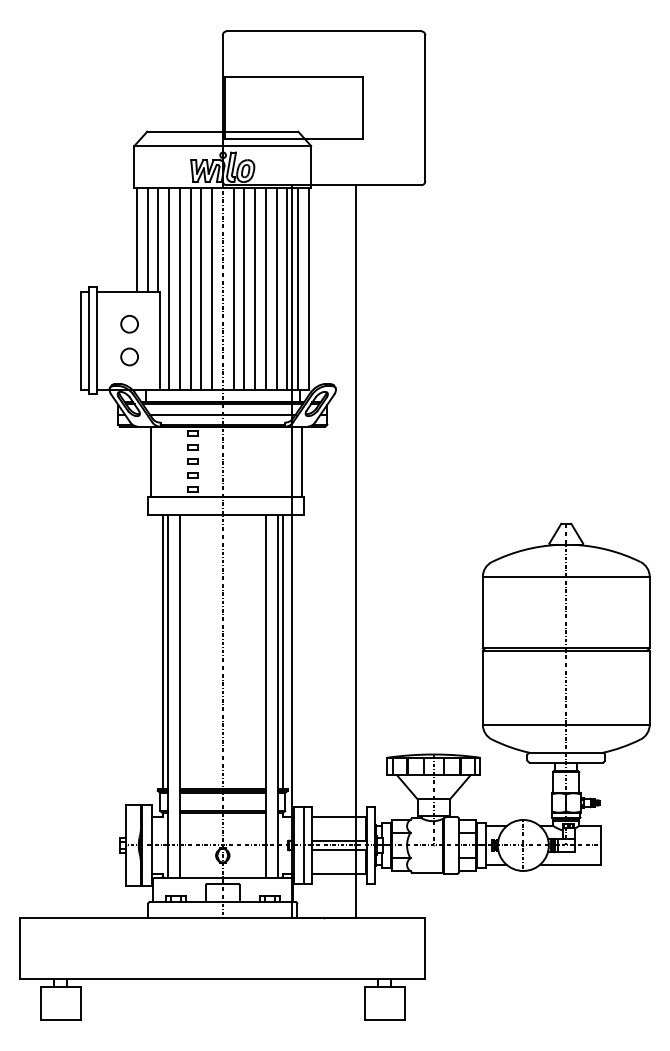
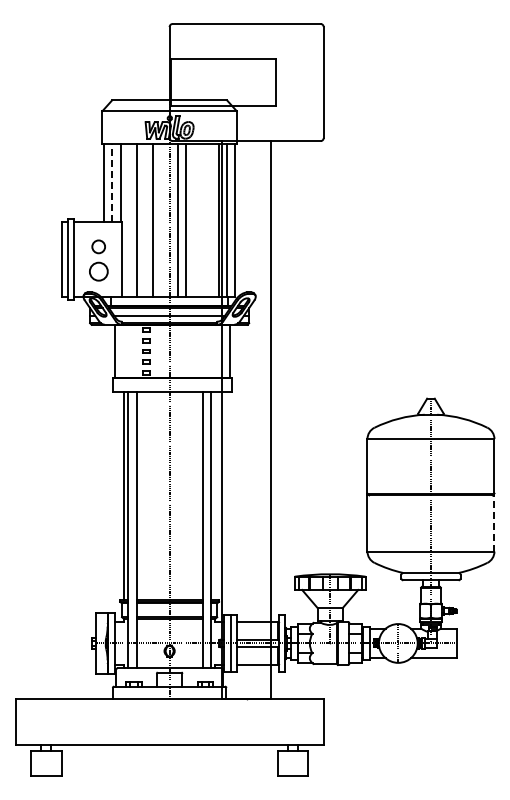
line: (147, 239) -> (112, 182), solid -> dashed
line: (168, 288) -> (128, 219), removed
line: (191, 288) -> (145, 219), removed
line: (212, 288) -> (161, 219), removed
line: (255, 288) -> (194, 219), removed
line: (265, 288) -> (202, 219), removed
line: (276, 288) -> (210, 219), removed
circle: (129, 356) -> (98, 271), size x1.4
line: (283, 652) -> (215, 496), removed
line: (649, 686) -> (494, 522), solid -> dashed

